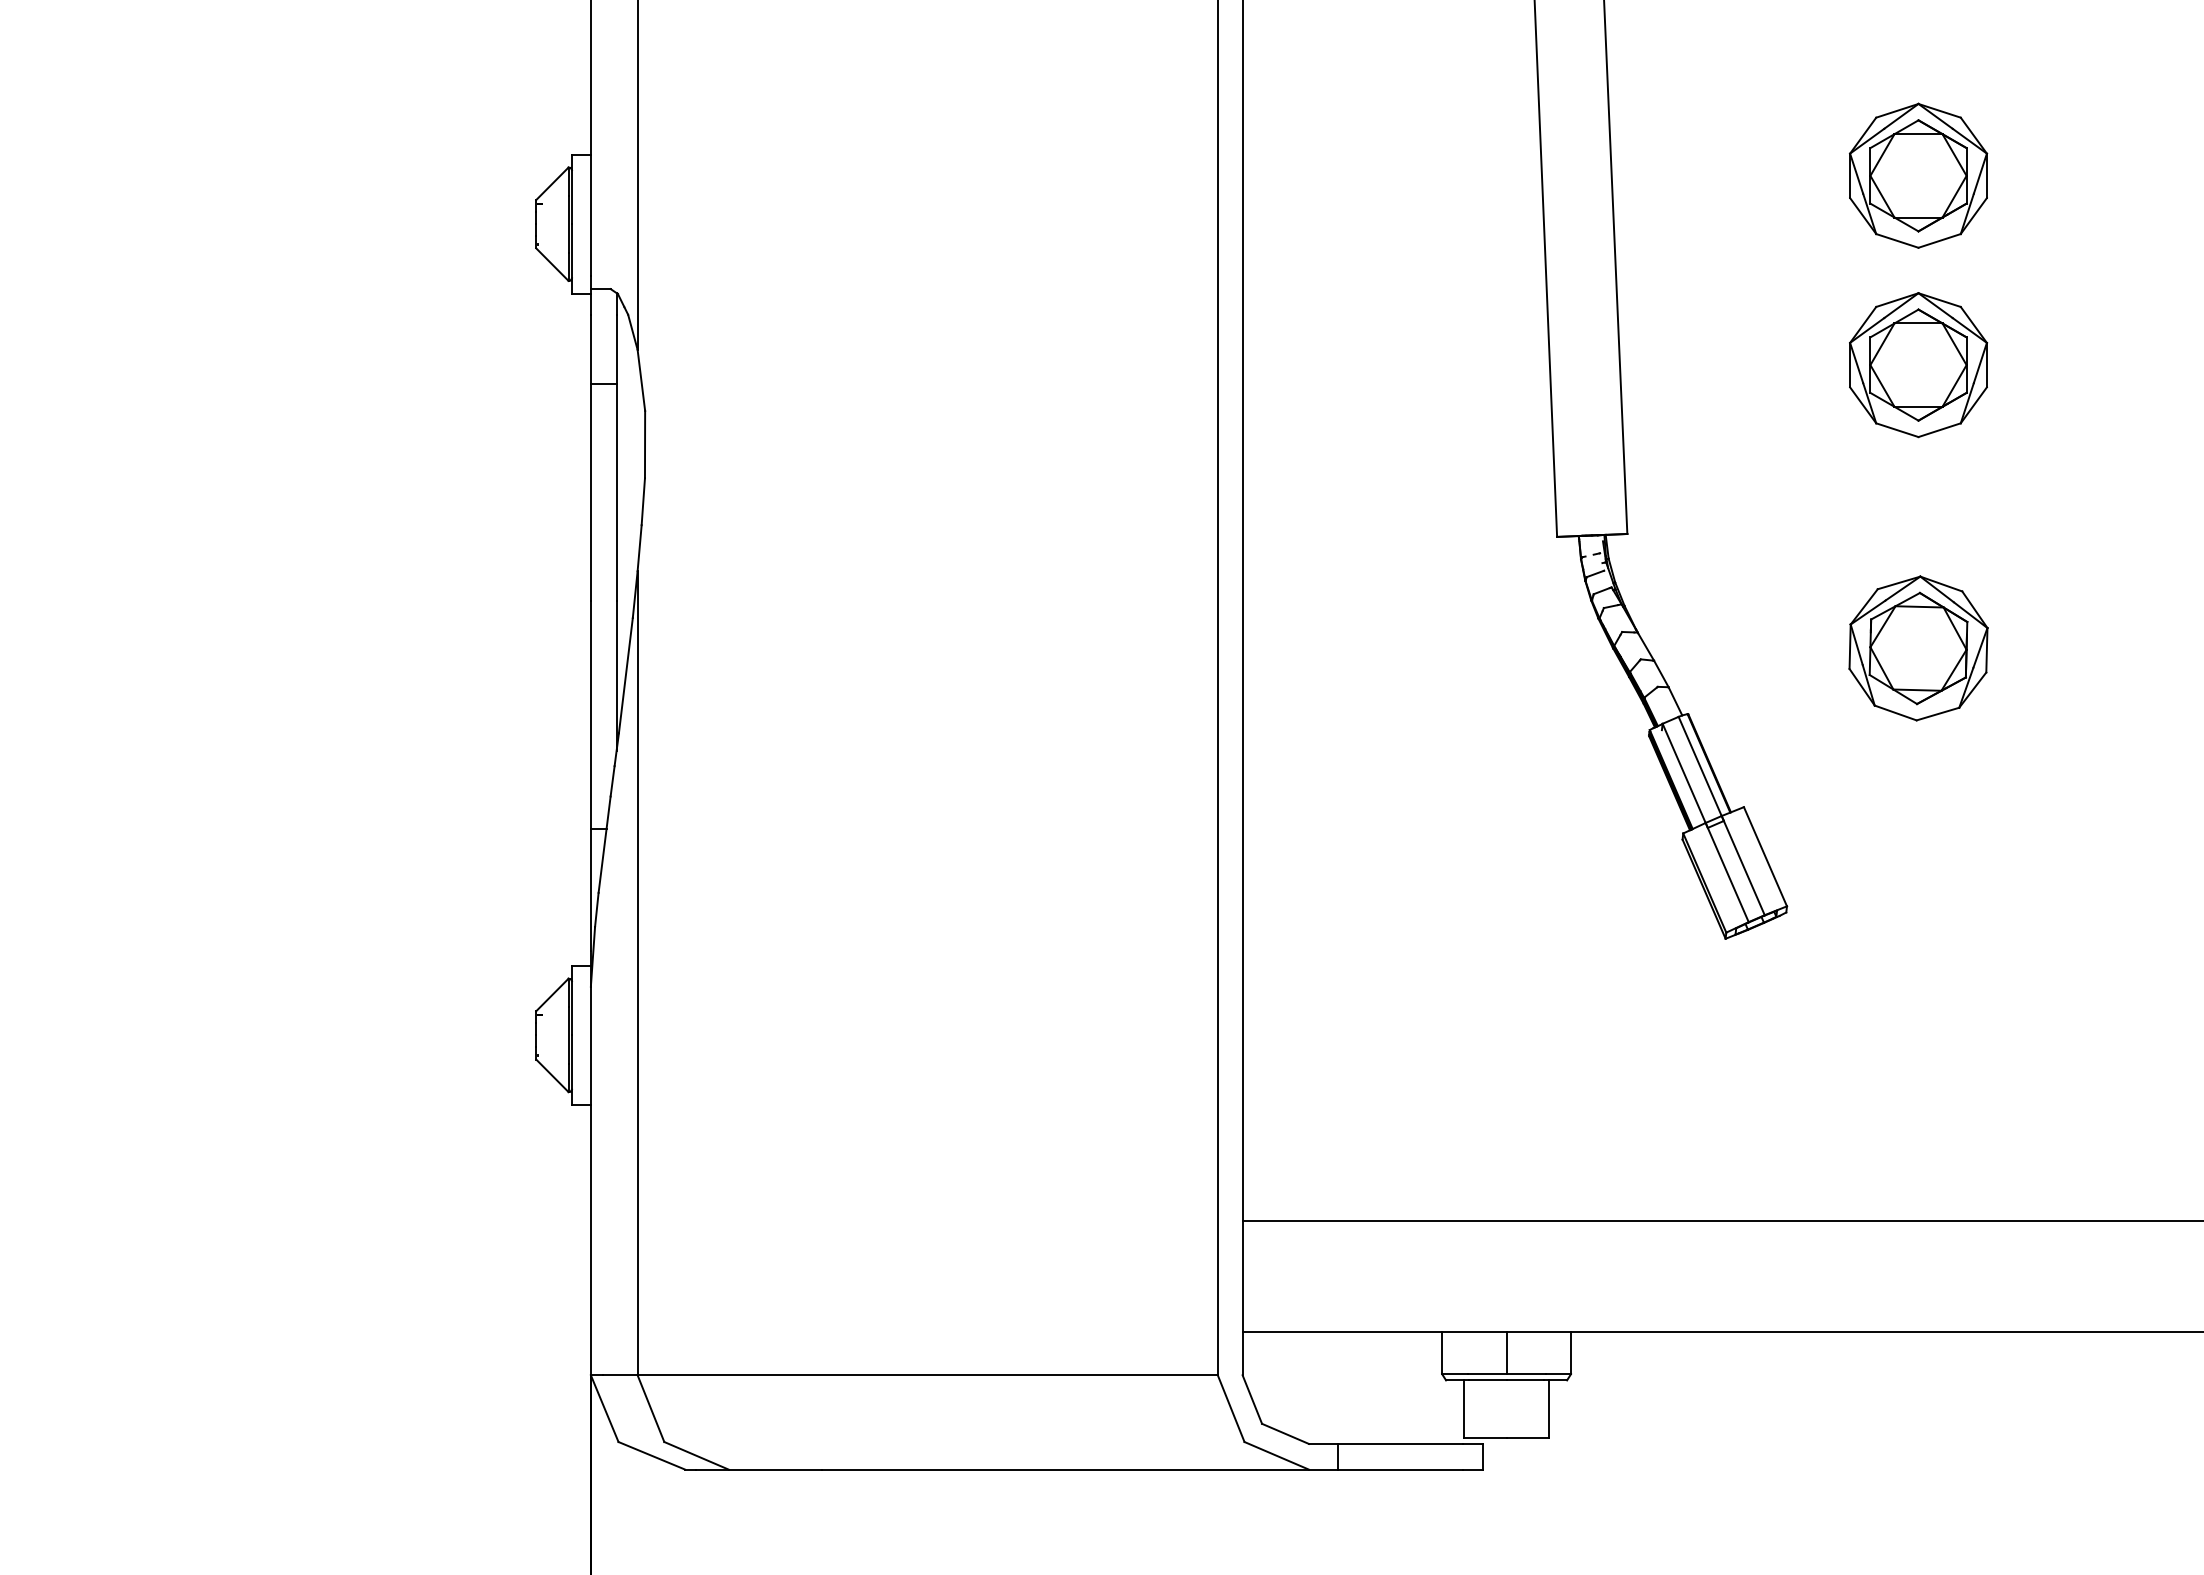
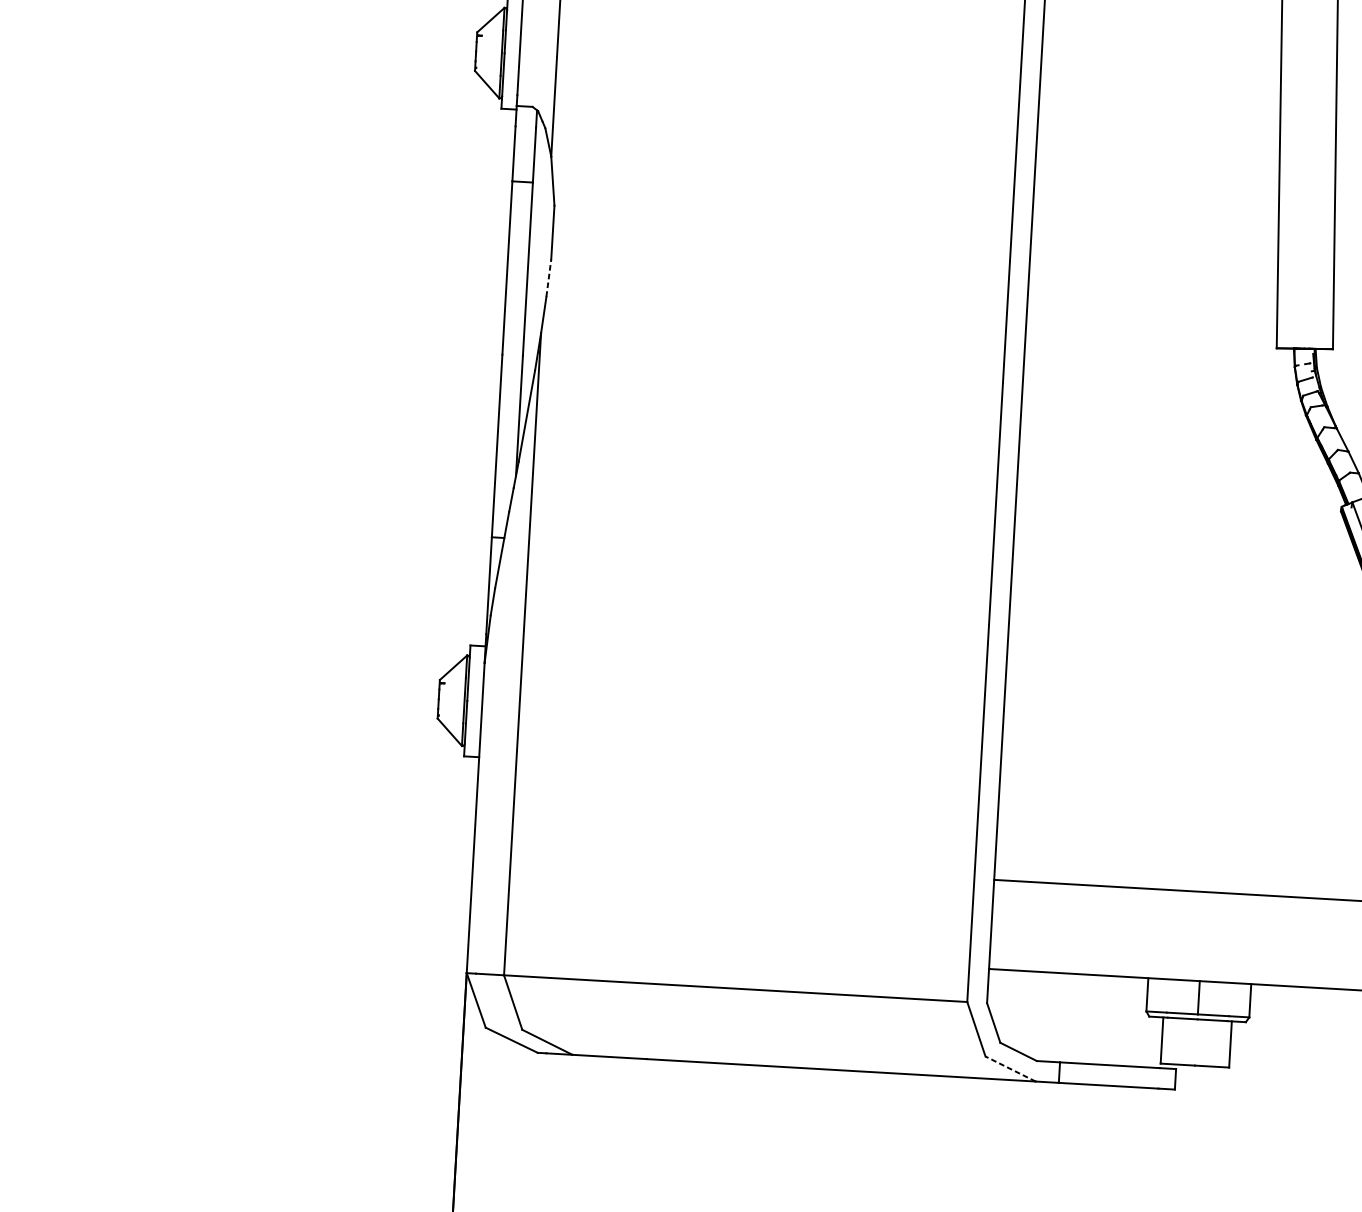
line: (643, 501) -> (548, 277), solid -> dashed
line: (1276, 1455) -> (1010, 1068), solid -> dashed

